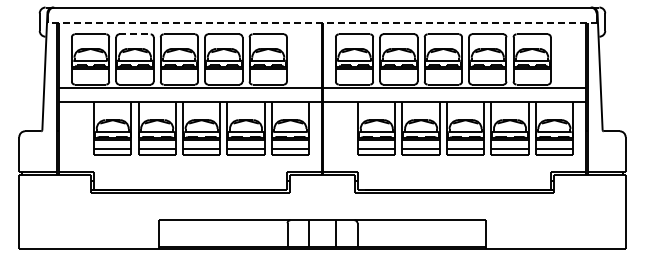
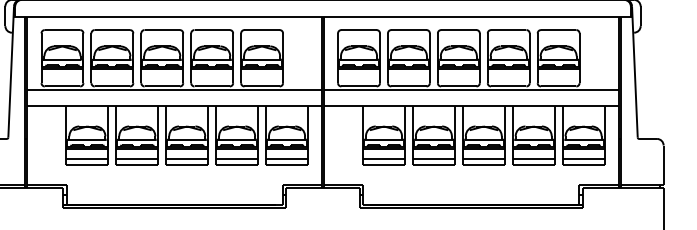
line: (321, 23) -> (321, 17), dashed -> solid
line: (134, 34) -> (111, 30), dashed -> solid

